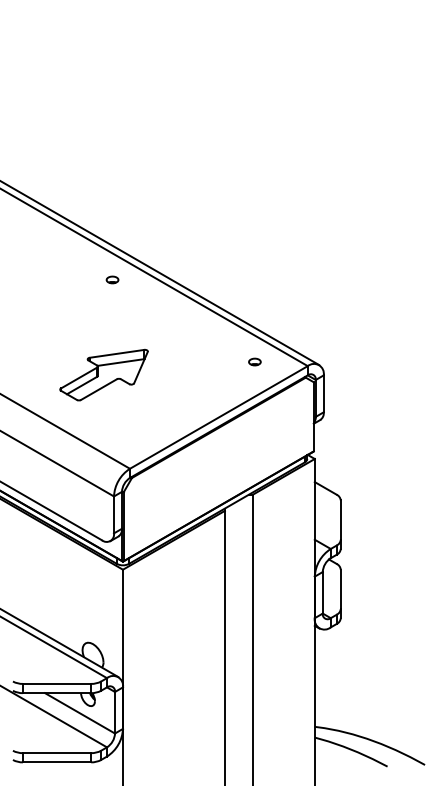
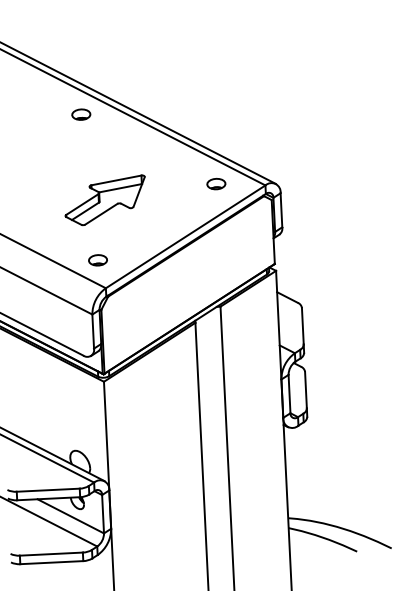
part: (112, 279) -> (81, 114), size x1.67
part: (254, 361) -> (216, 183), size x1.67
part: (103, 374) -> (104, 200), moved
part: (122, 437) -> (97, 259), added

